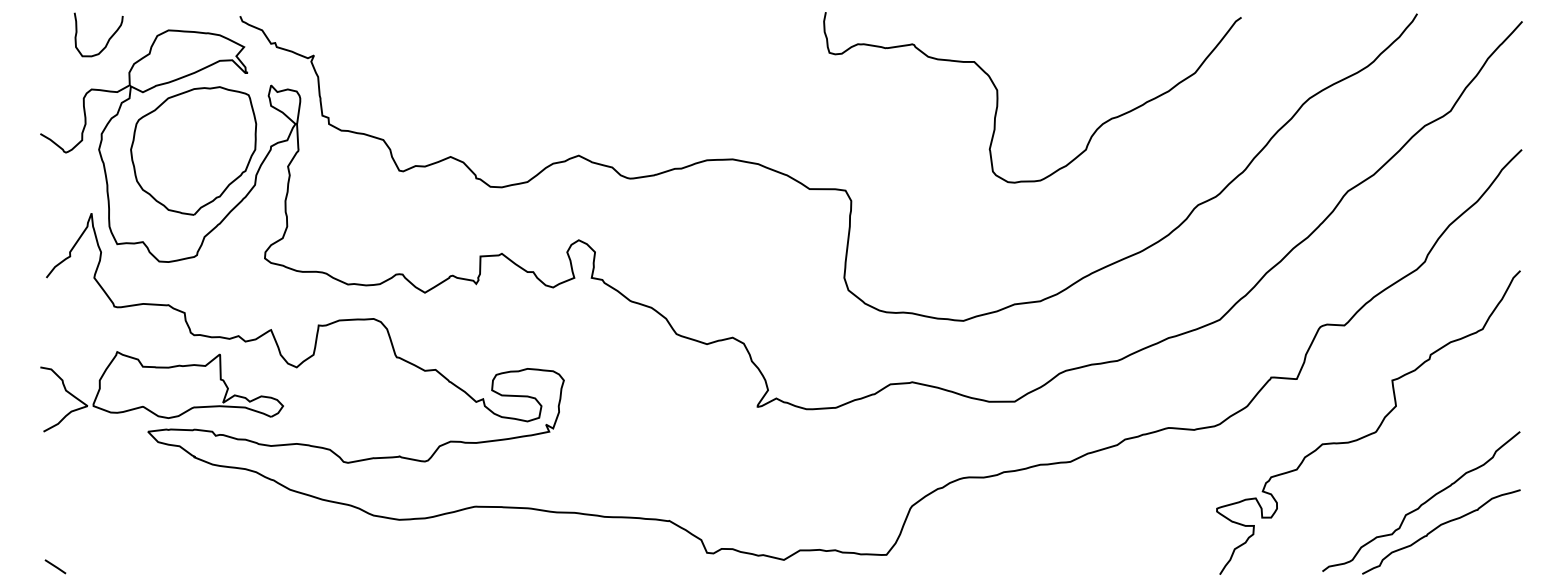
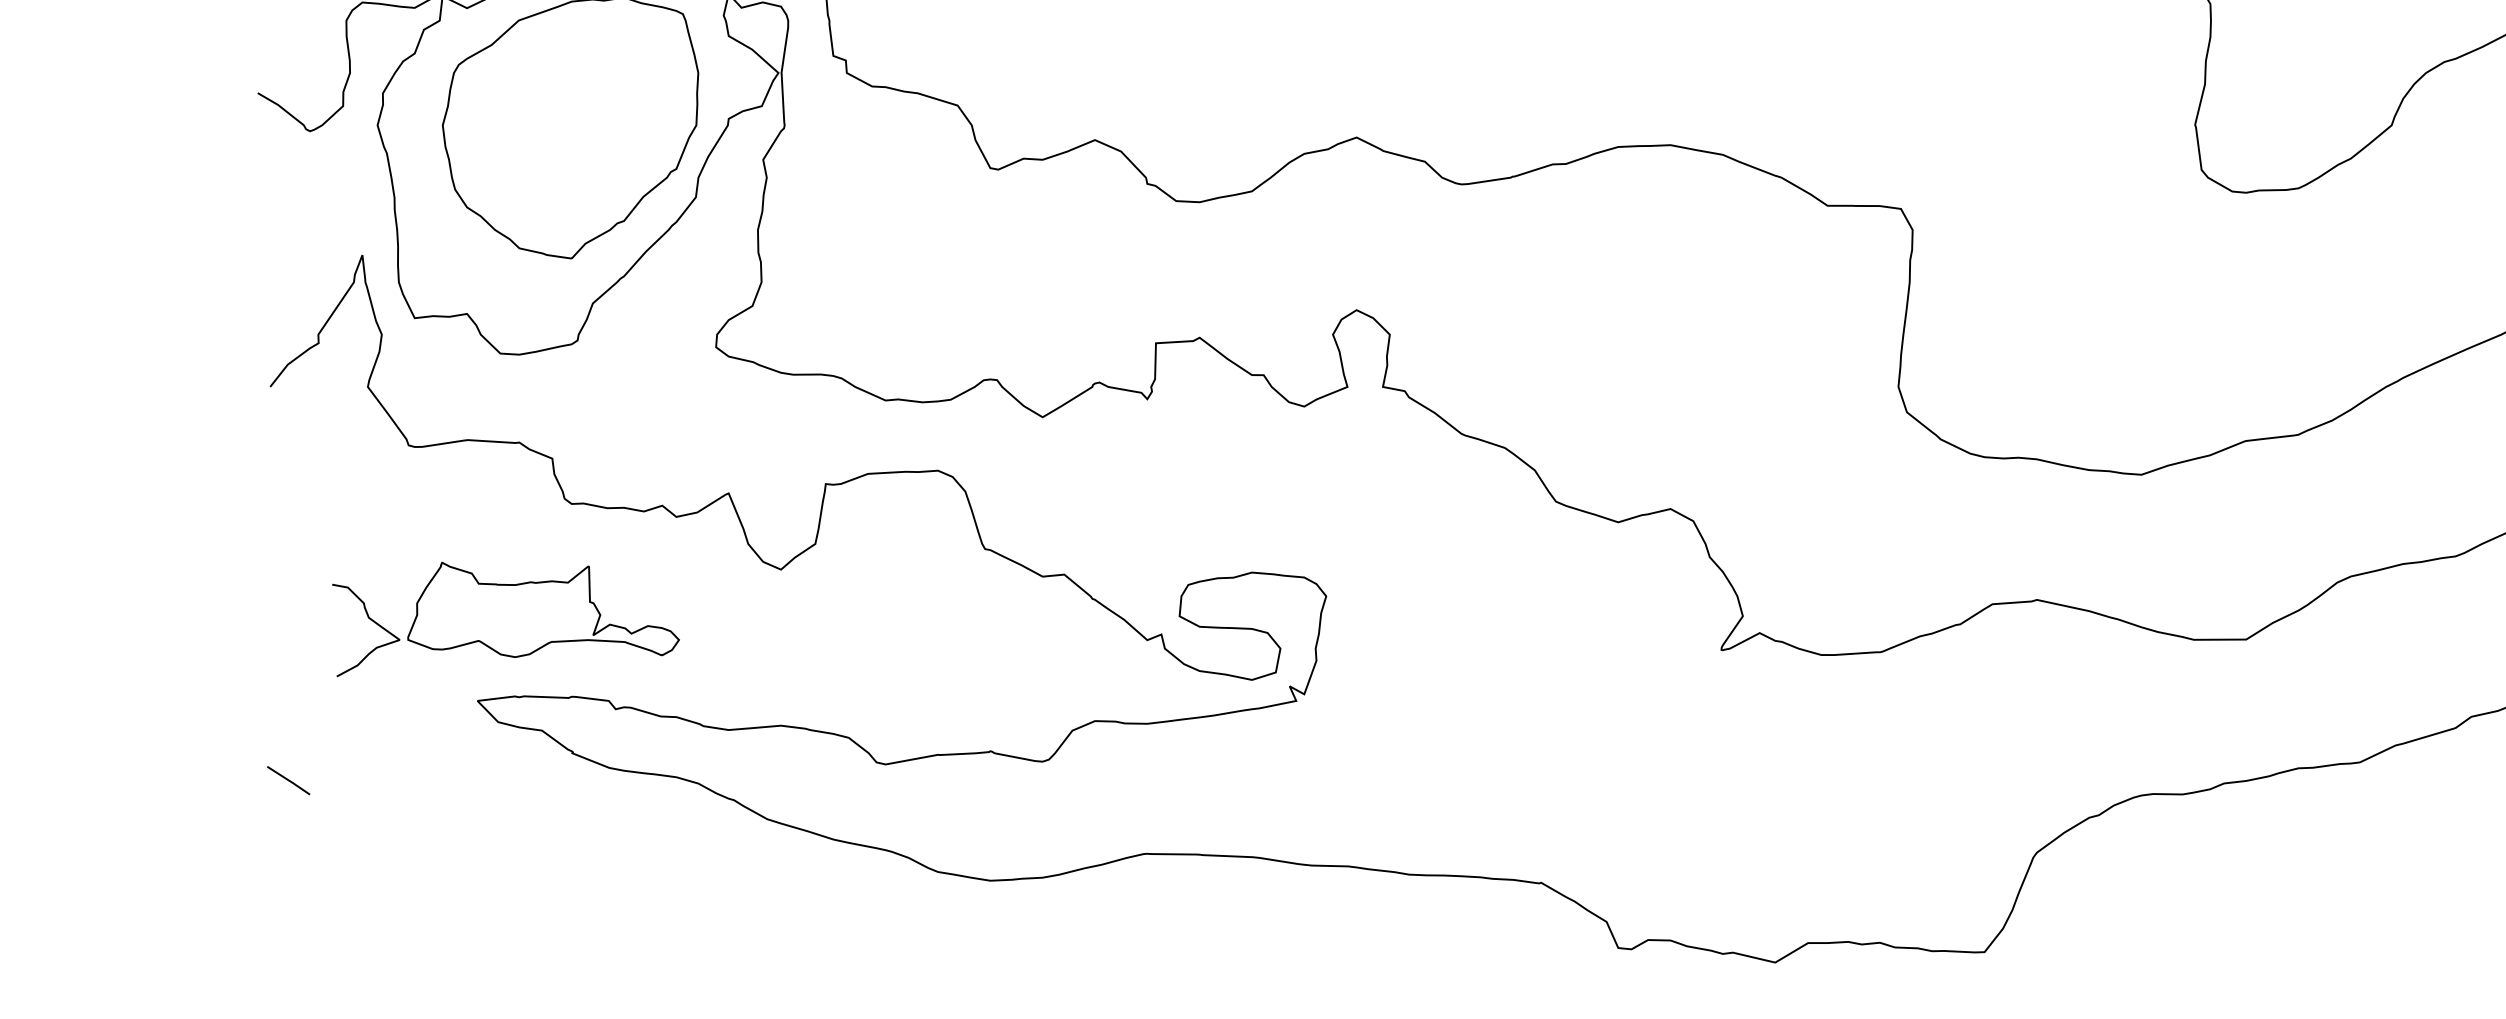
part: (161, 391) -> (504, 618), size x0.7
line: (55, 566) -> (288, 780), moved

